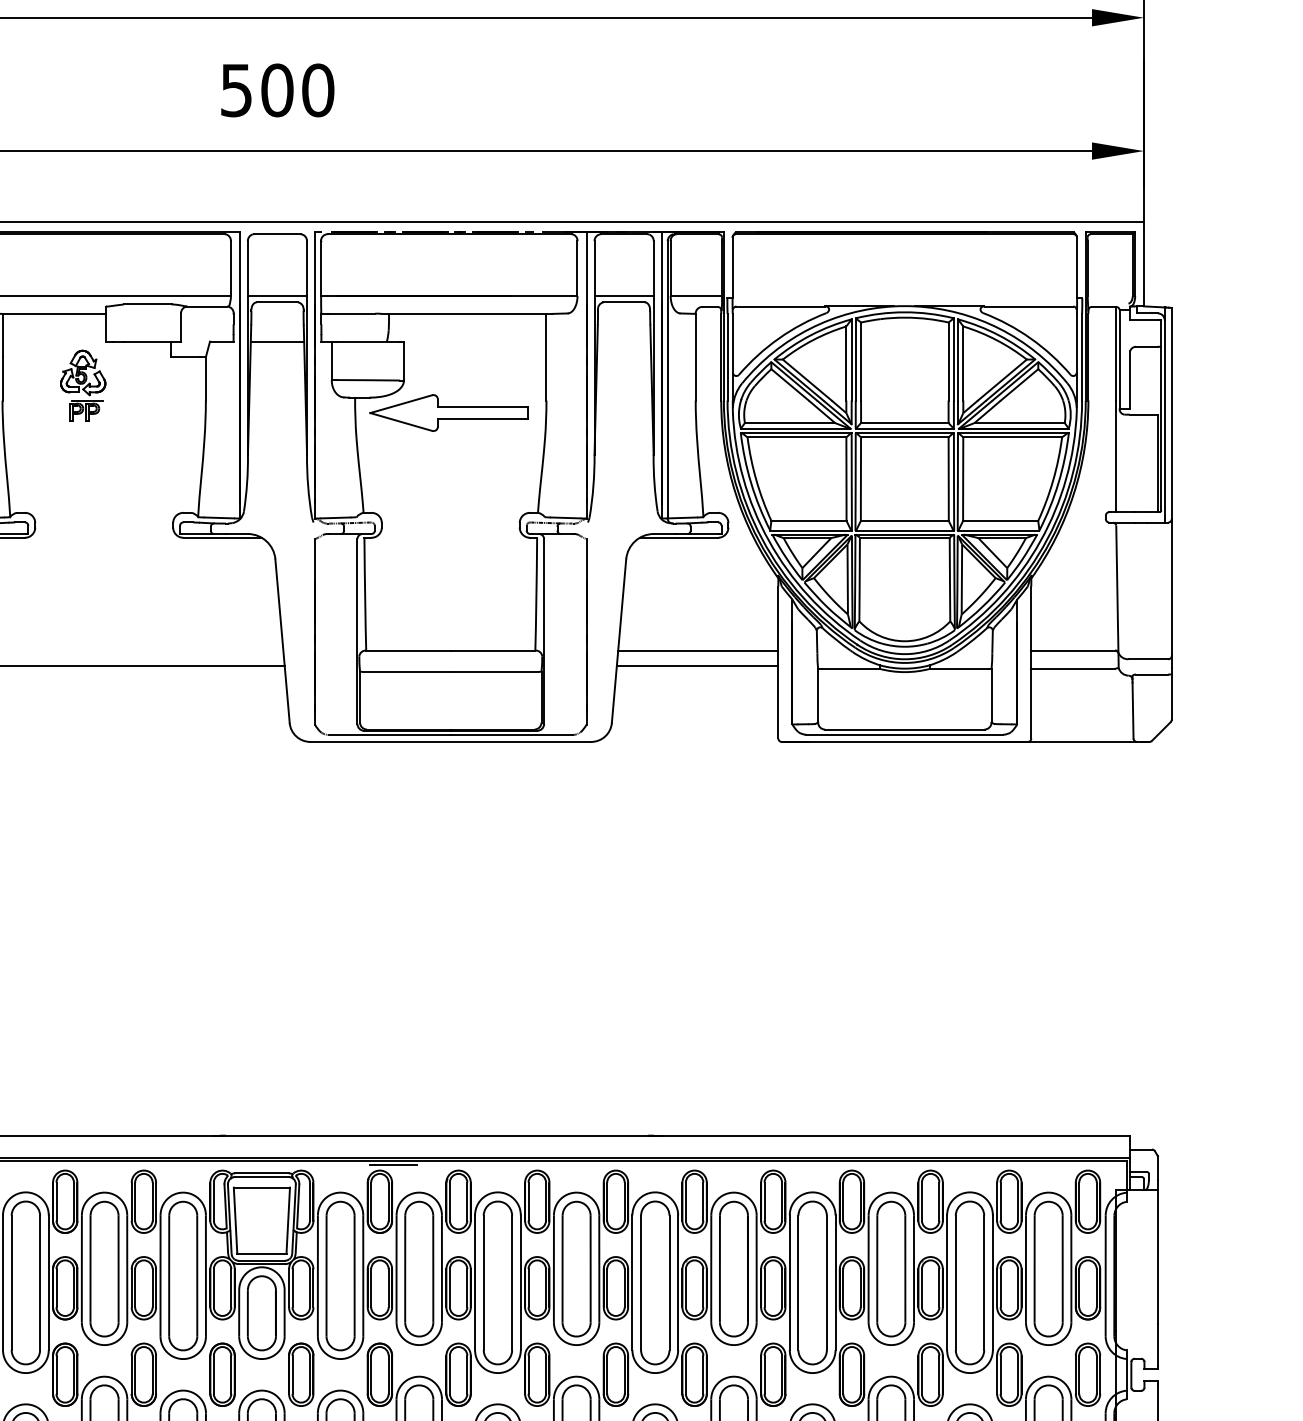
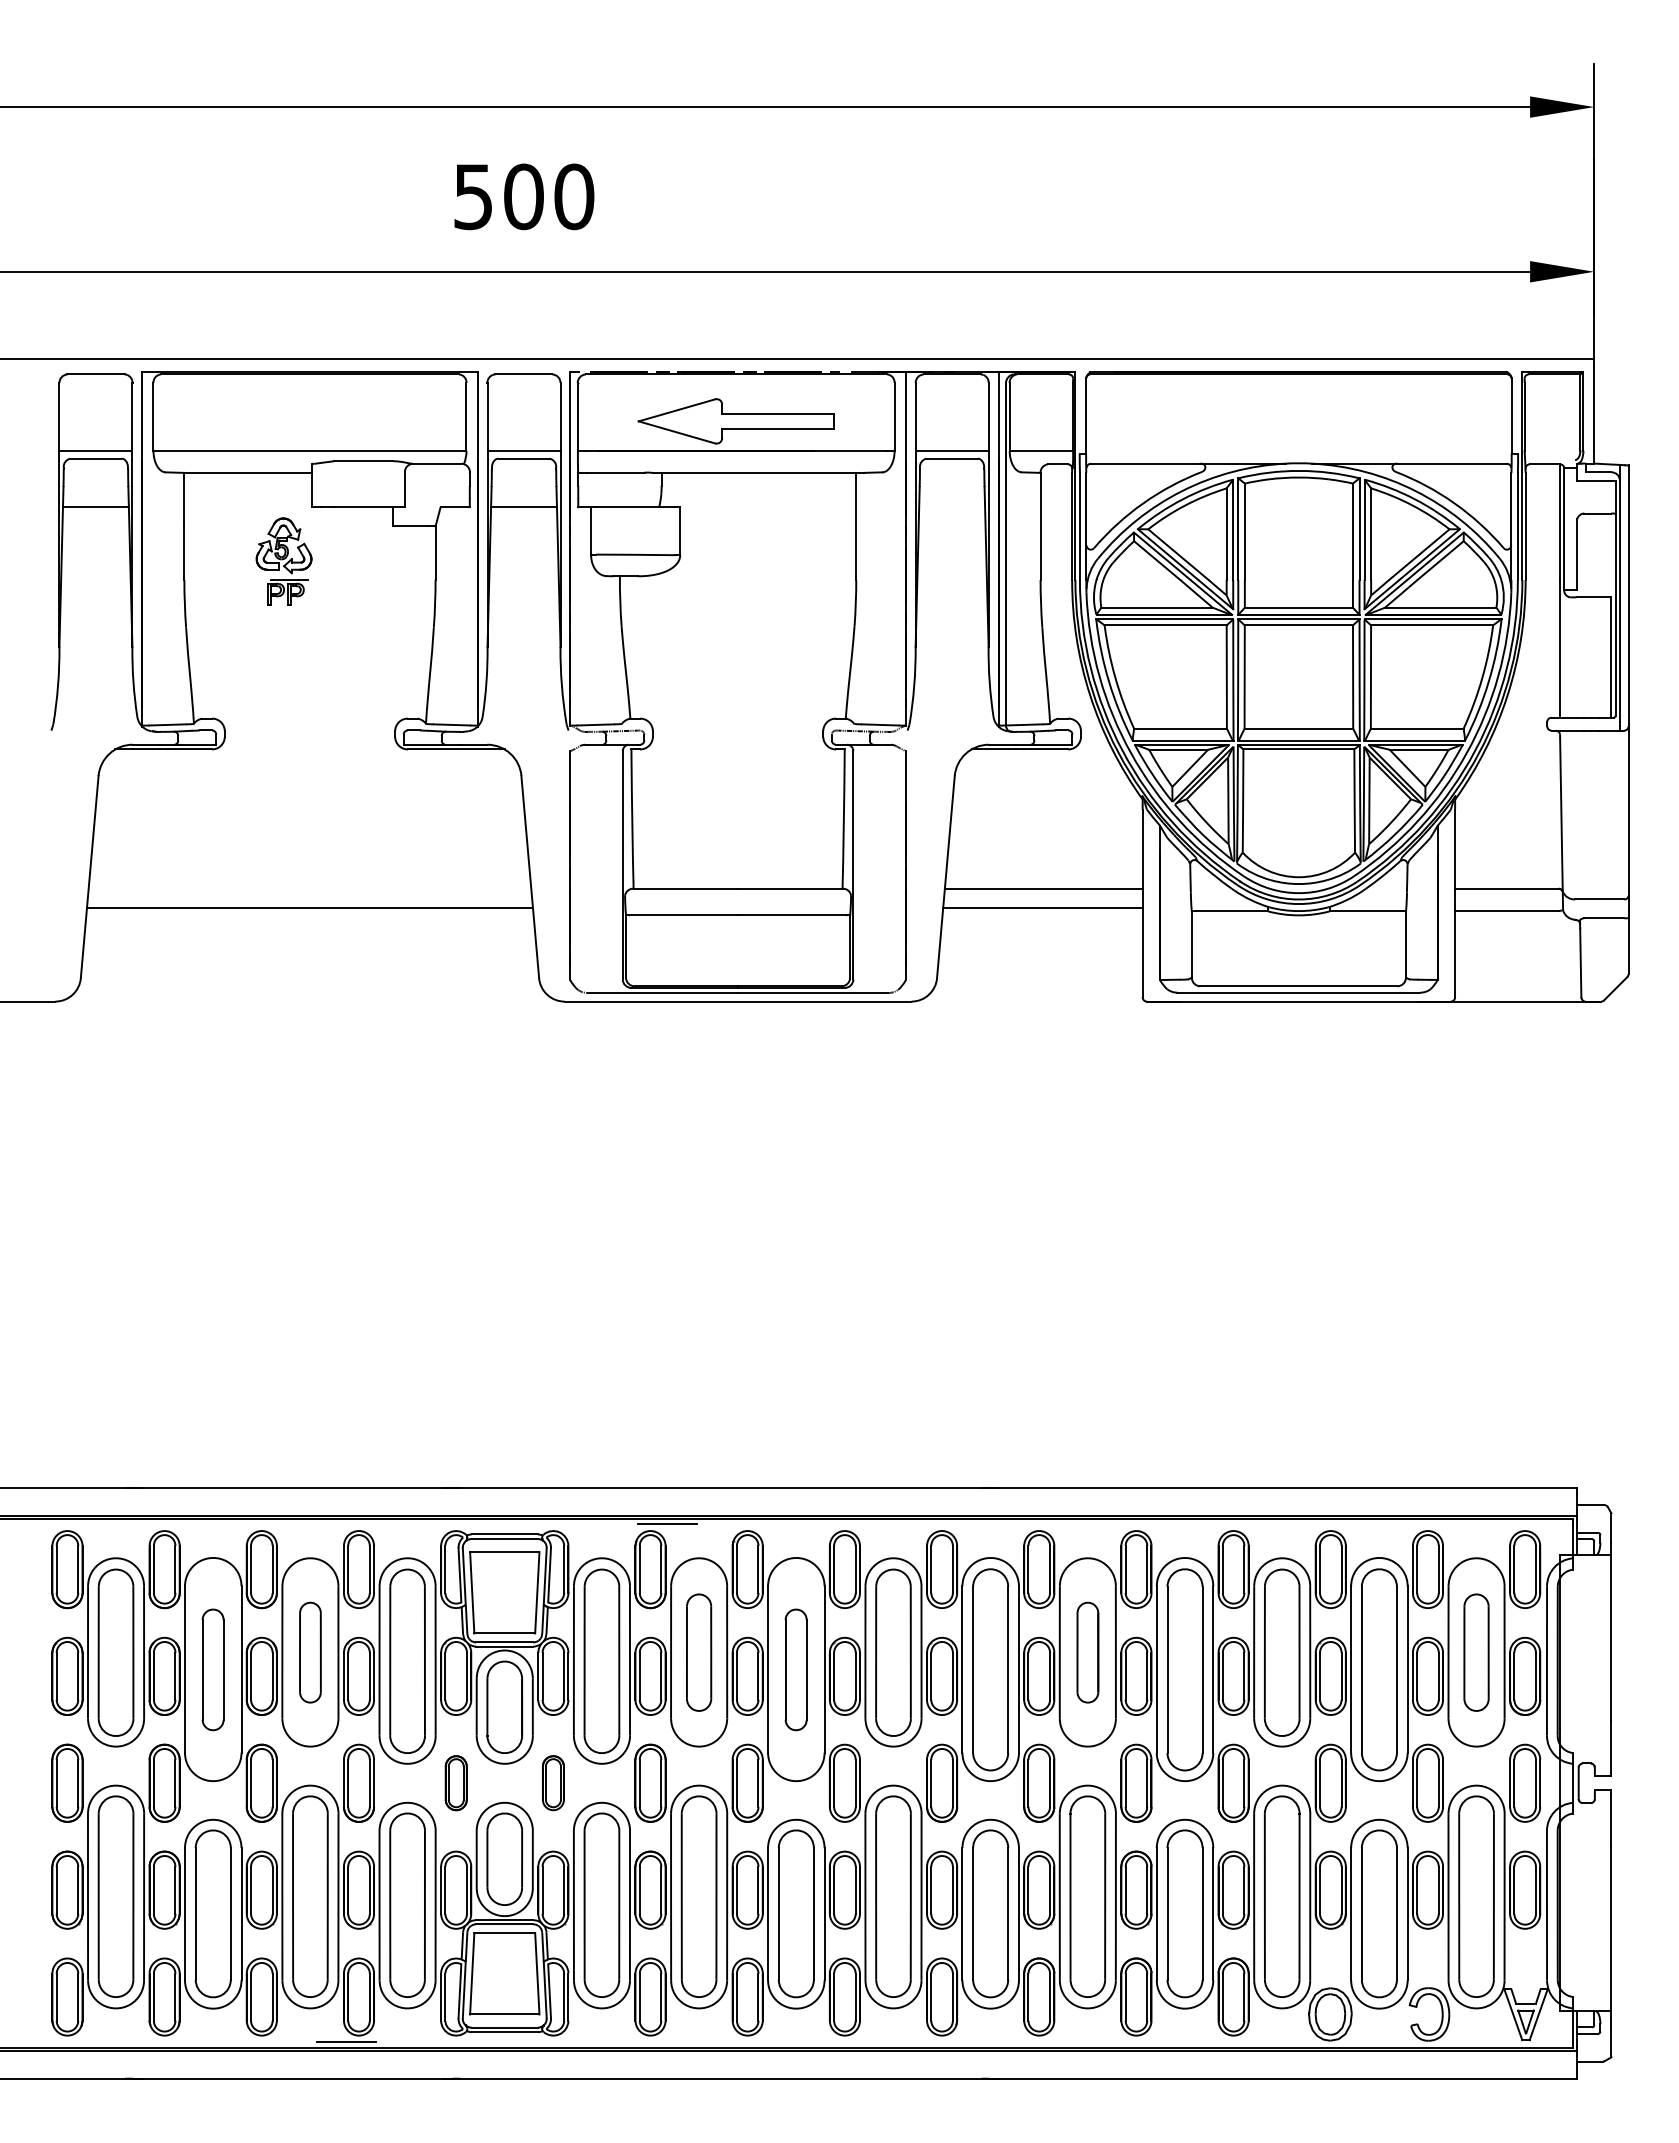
part: (448, 413) -> (735, 421), moved
part: (104, 1268) -> (310, 1652), size x0.6
part: (418, 1268) -> (698, 1652), size x0.7
part: (733, 1268) -> (1087, 1652), size x0.6
part: (1048, 1268) -> (1476, 1652), size x0.7
part: (25, 1282) -> (212, 1669), size x0.6
part: (497, 1282) -> (795, 1669), size x0.6
part: (222, 1374) -> (456, 1782), size x0.7
part: (301, 1374) -> (553, 1782), size x0.7

